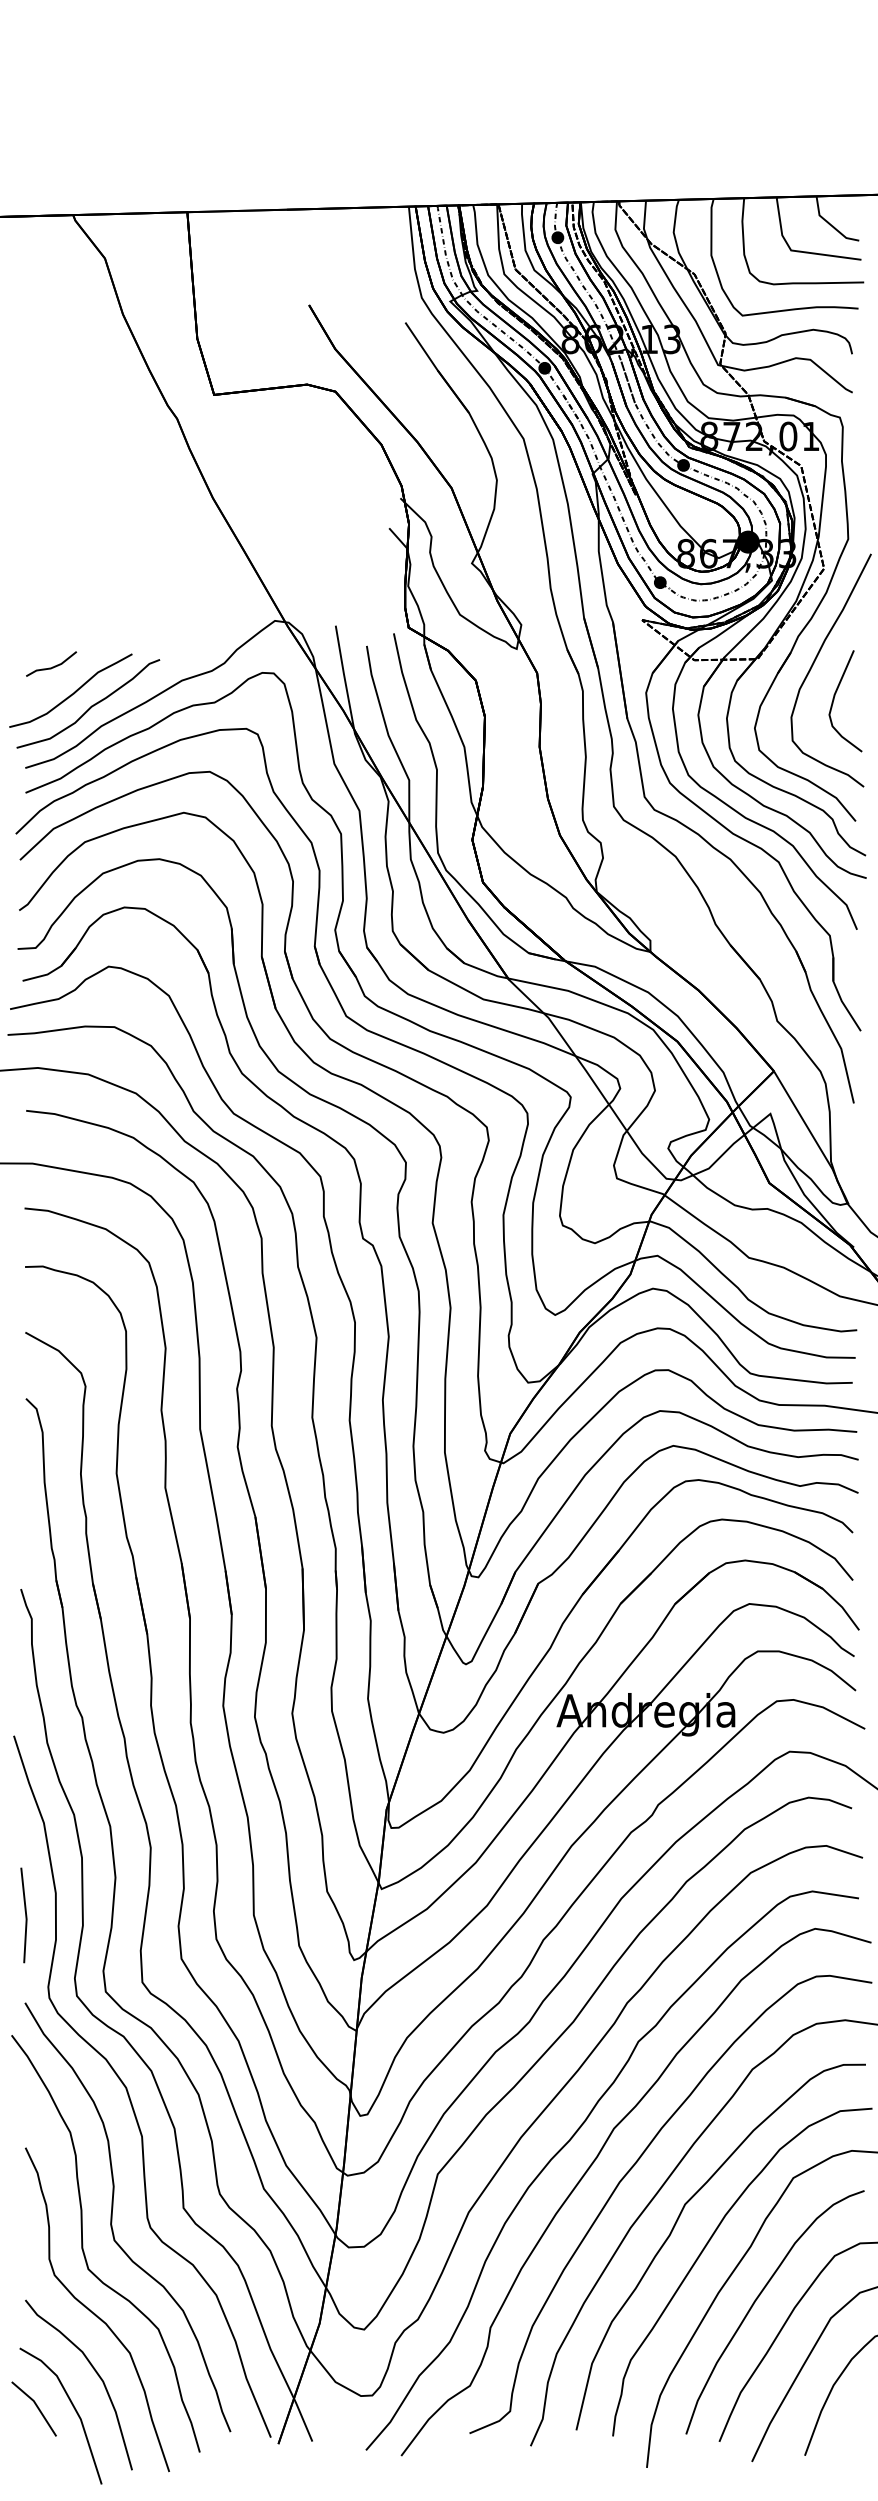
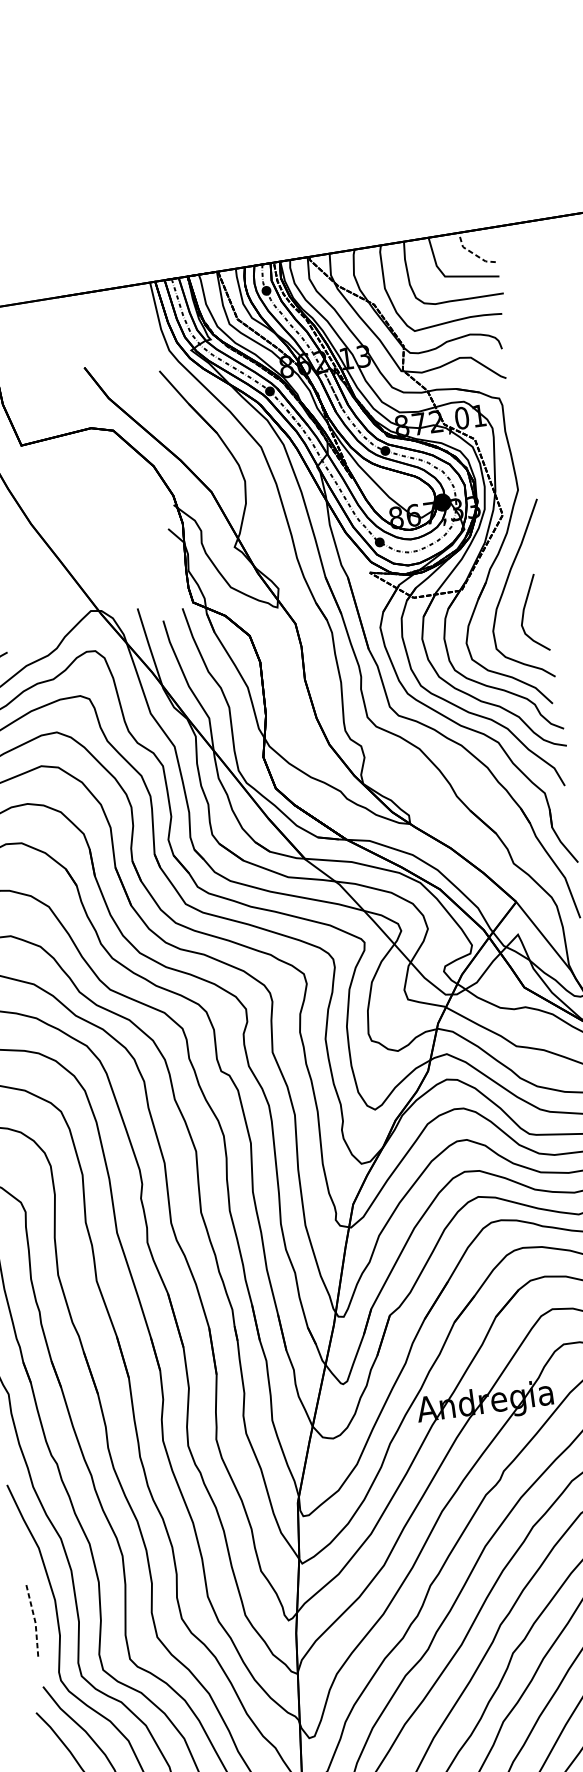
line: (830, 224) -> (472, 252), solid -> dashed
line: (26, 1915) -> (35, 1620), solid -> dashed

